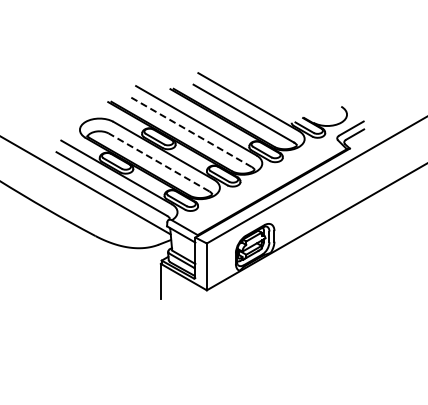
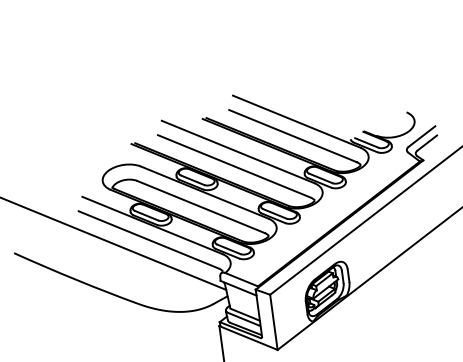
line: (191, 132) -> (234, 166), dashed -> solid
line: (158, 162) -> (200, 207), dashed -> solid

